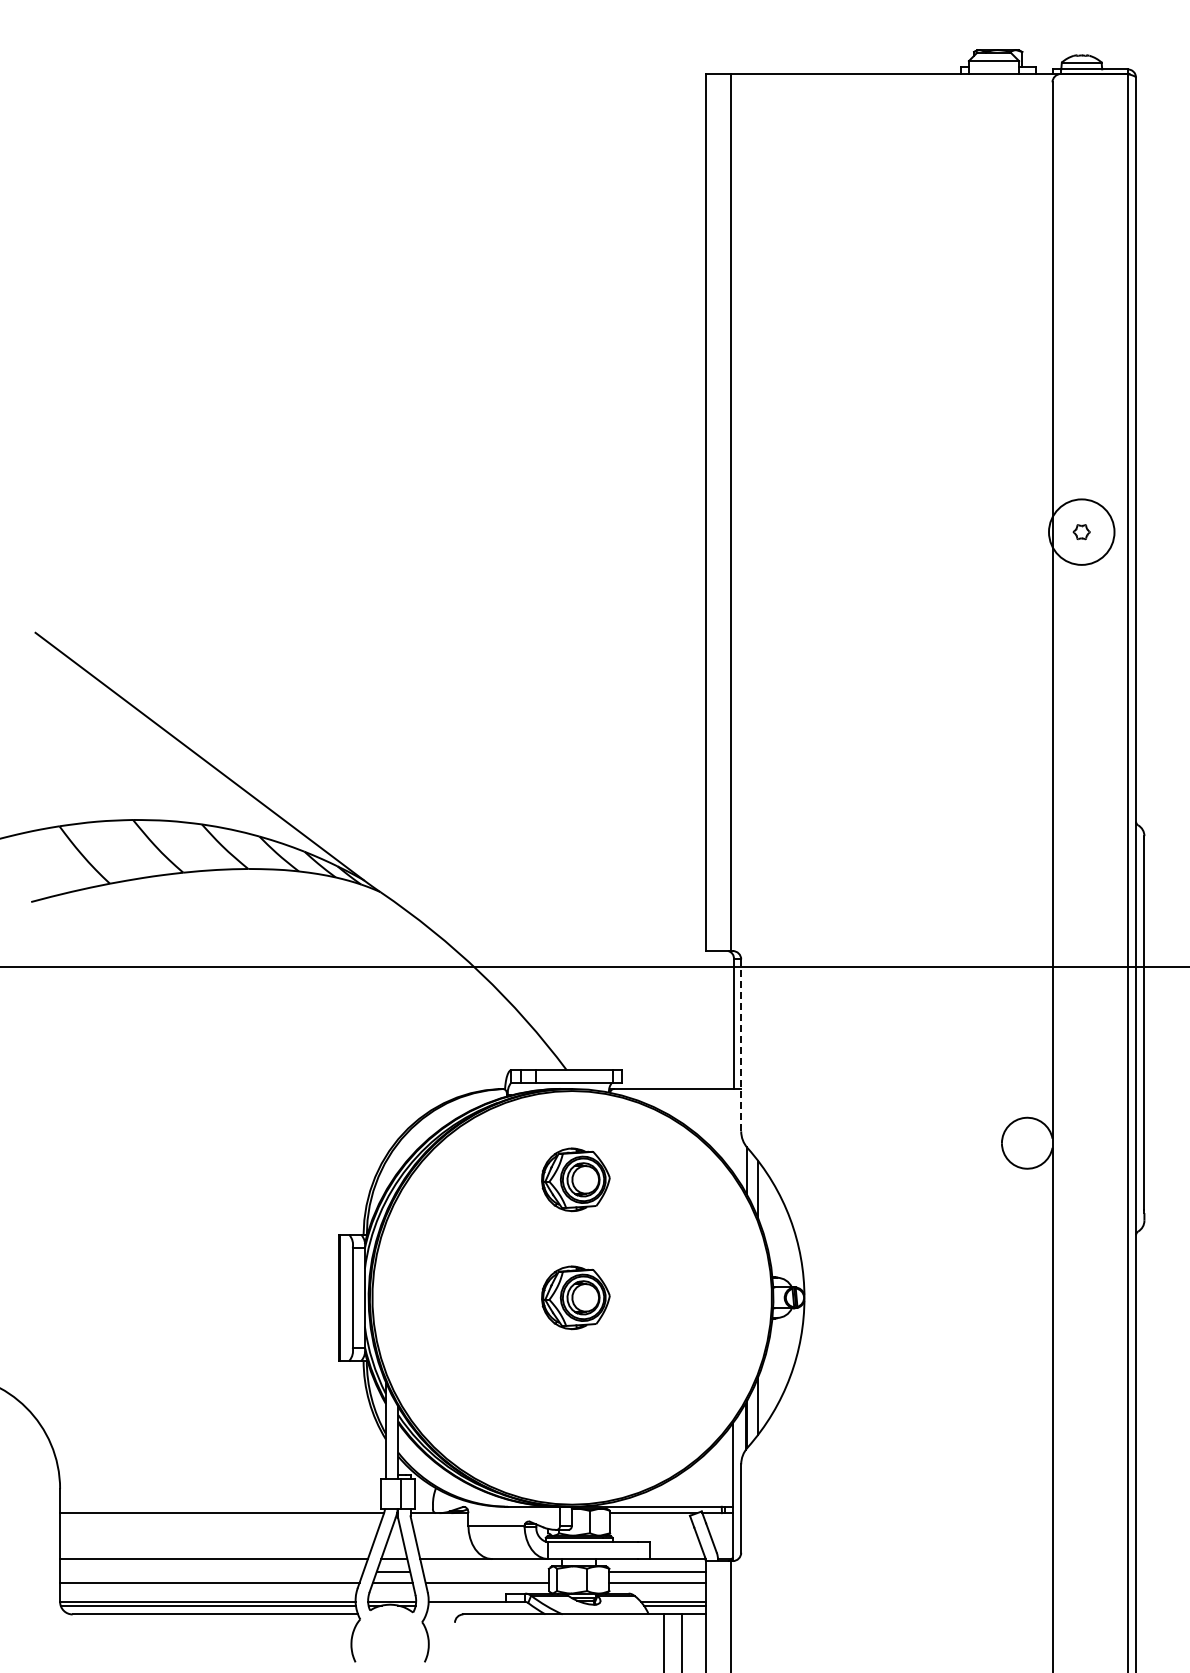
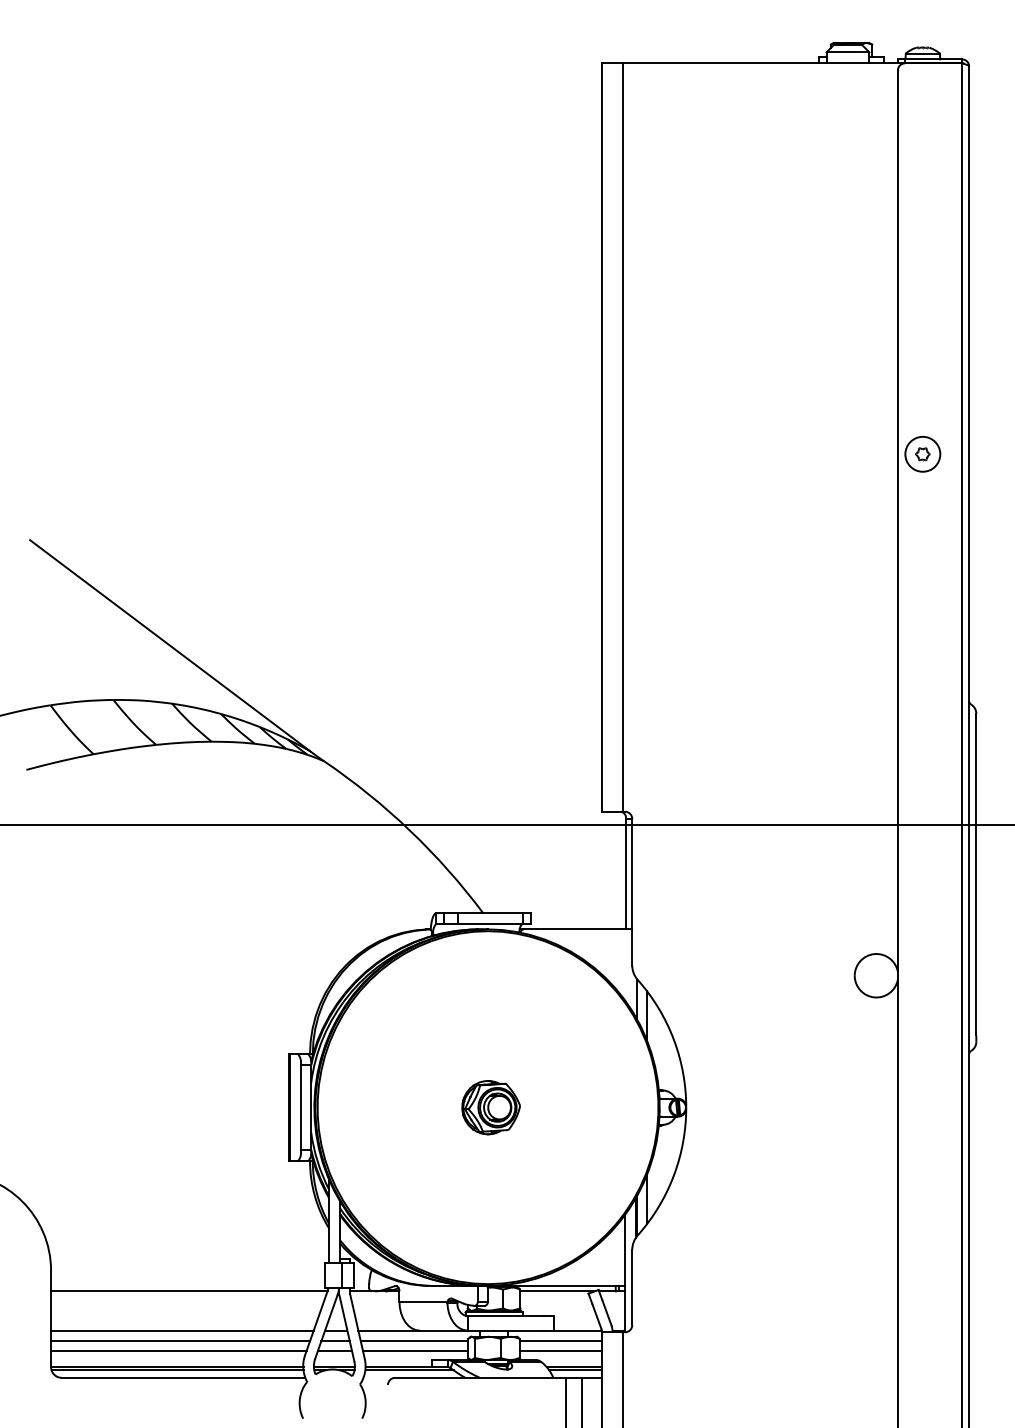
circle: (1081, 531) -> (922, 453), size x0.62
line: (741, 1045) -> (632, 892), dashed -> solid
part: (575, 1179) -> (490, 1006), removed
line: (211, 1571) -> (180, 1341), added
line: (485, 1571) -> (414, 1341), added
line: (479, 1605) -> (408, 1370), added

